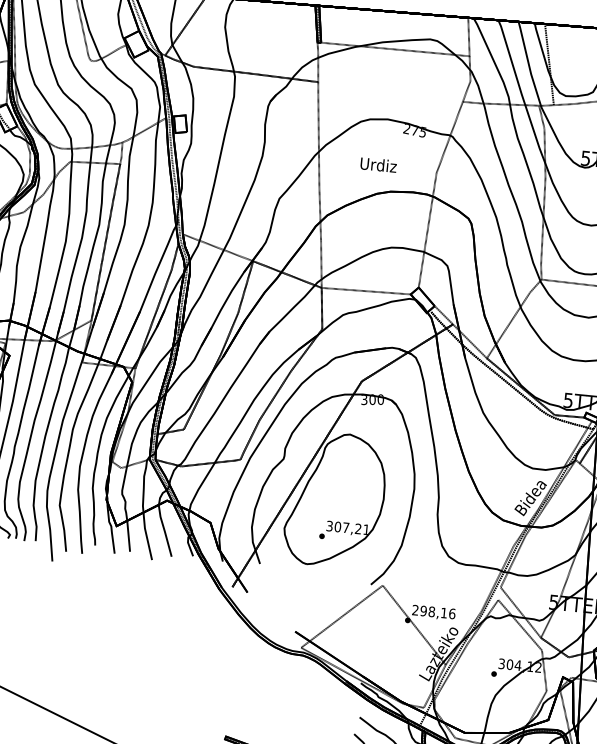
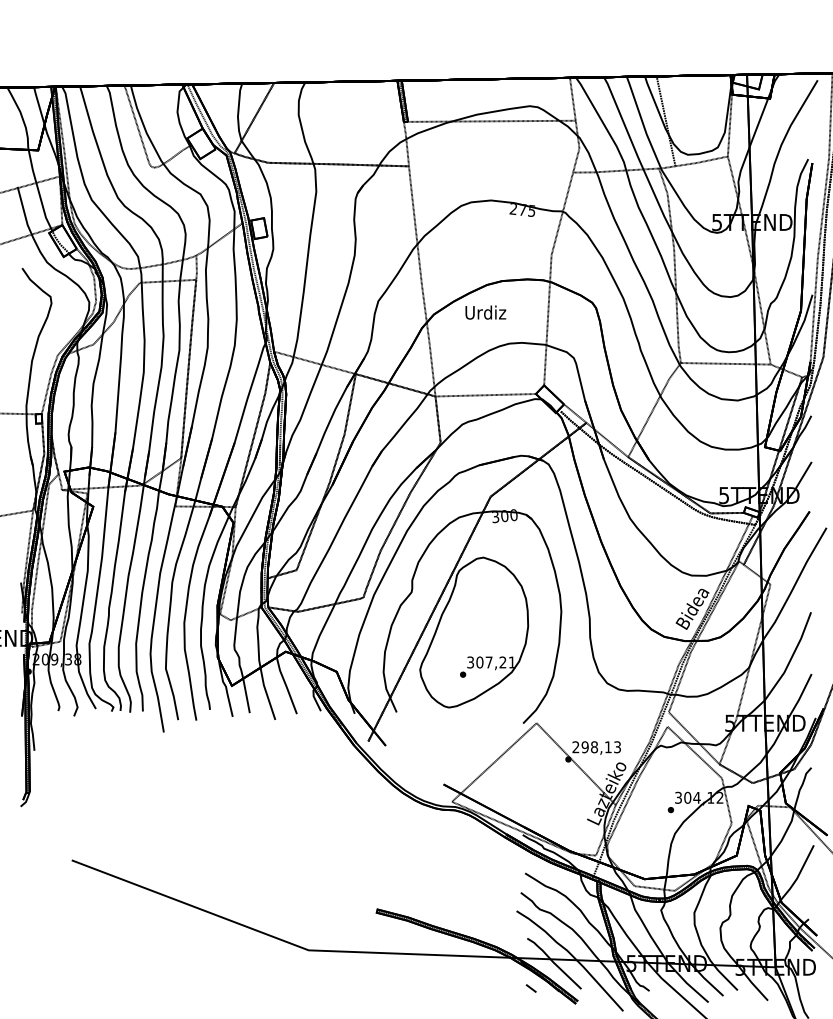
text: (378, 164) -> (485, 312), moved
text: (452, 614) -> (617, 747), 298,16 -> 298,13

